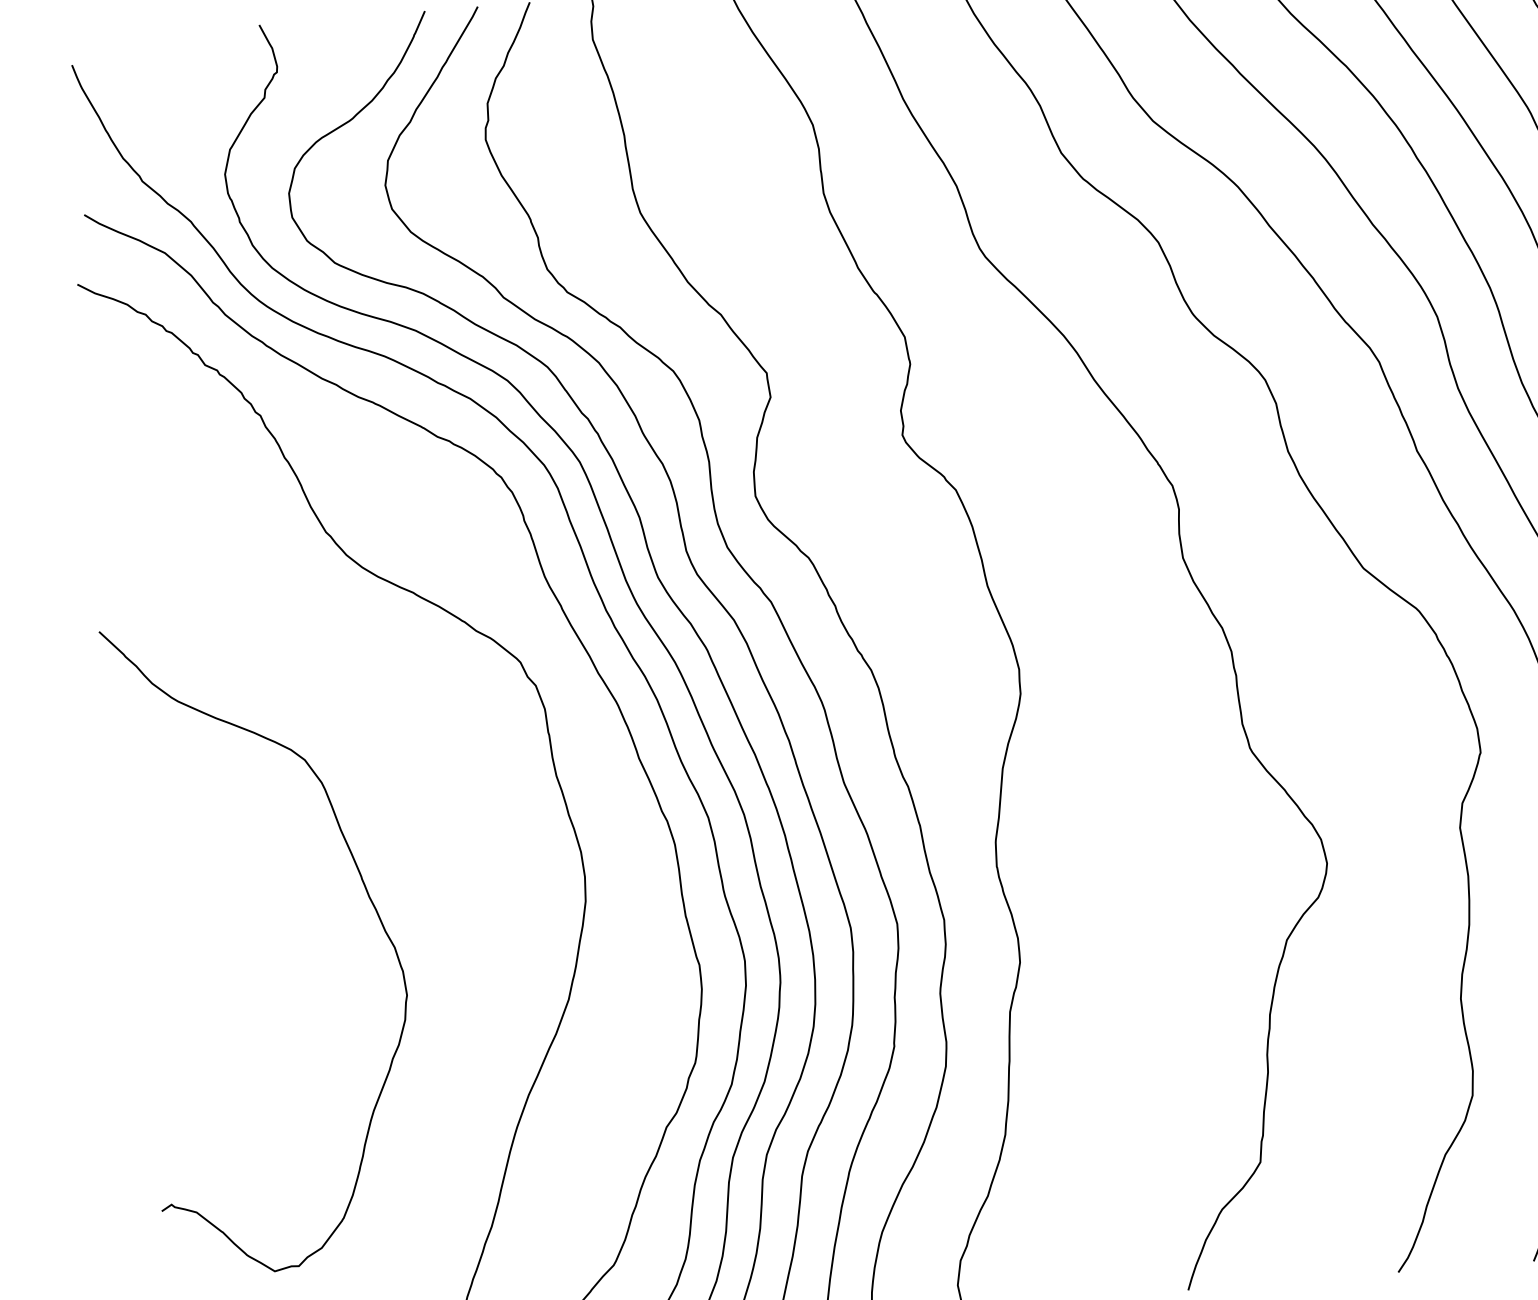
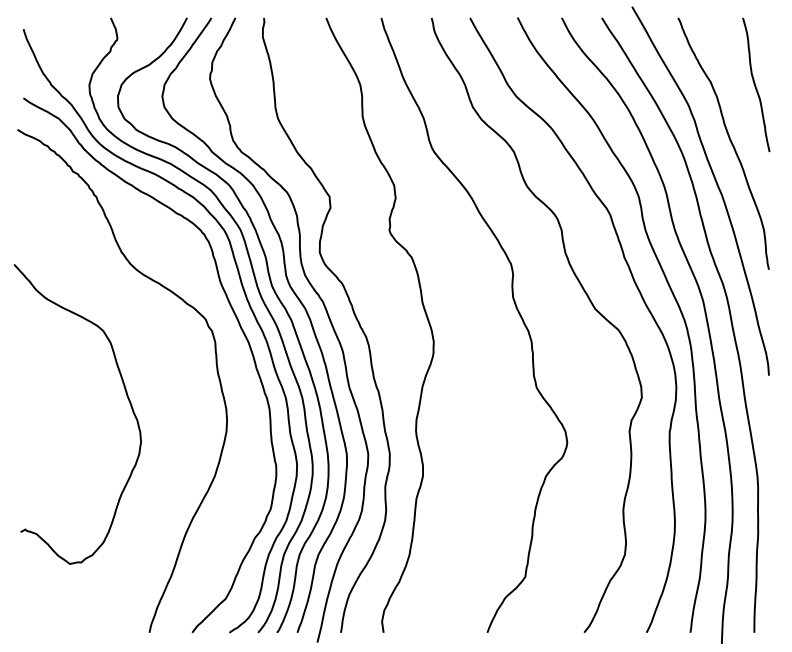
curve: (366, 897) -> (126, 396), moved

